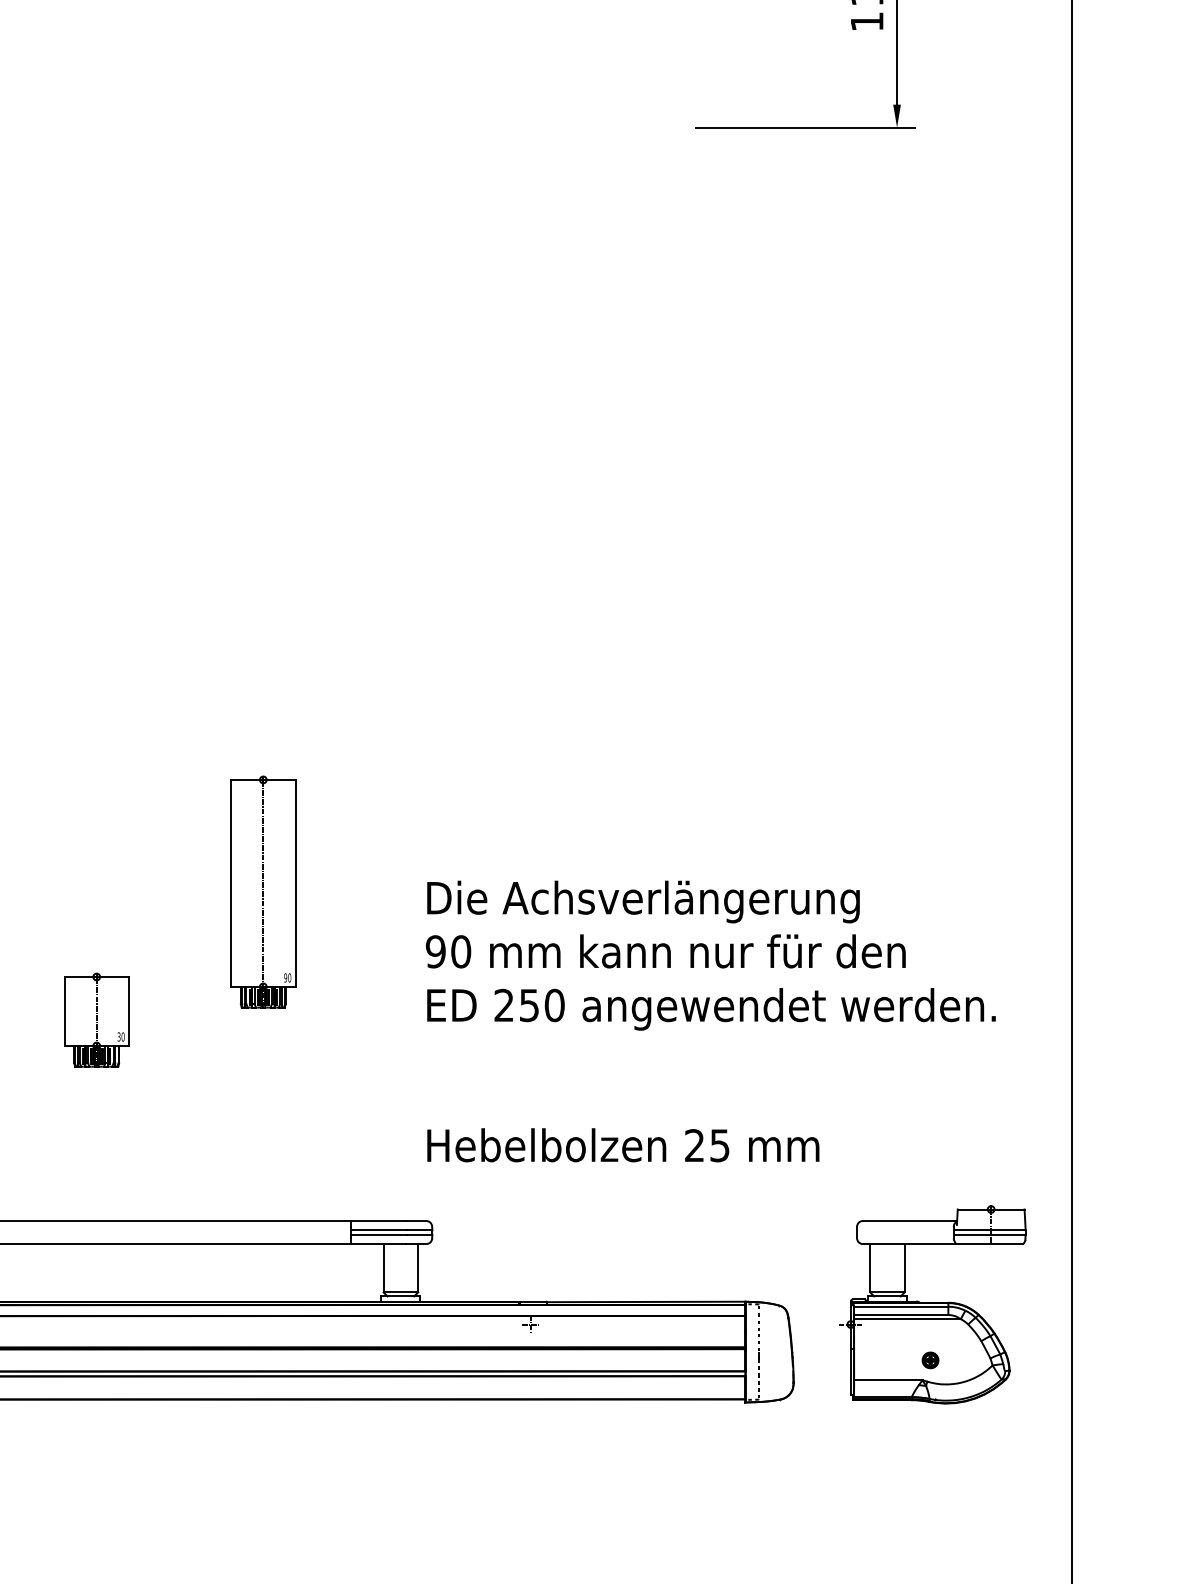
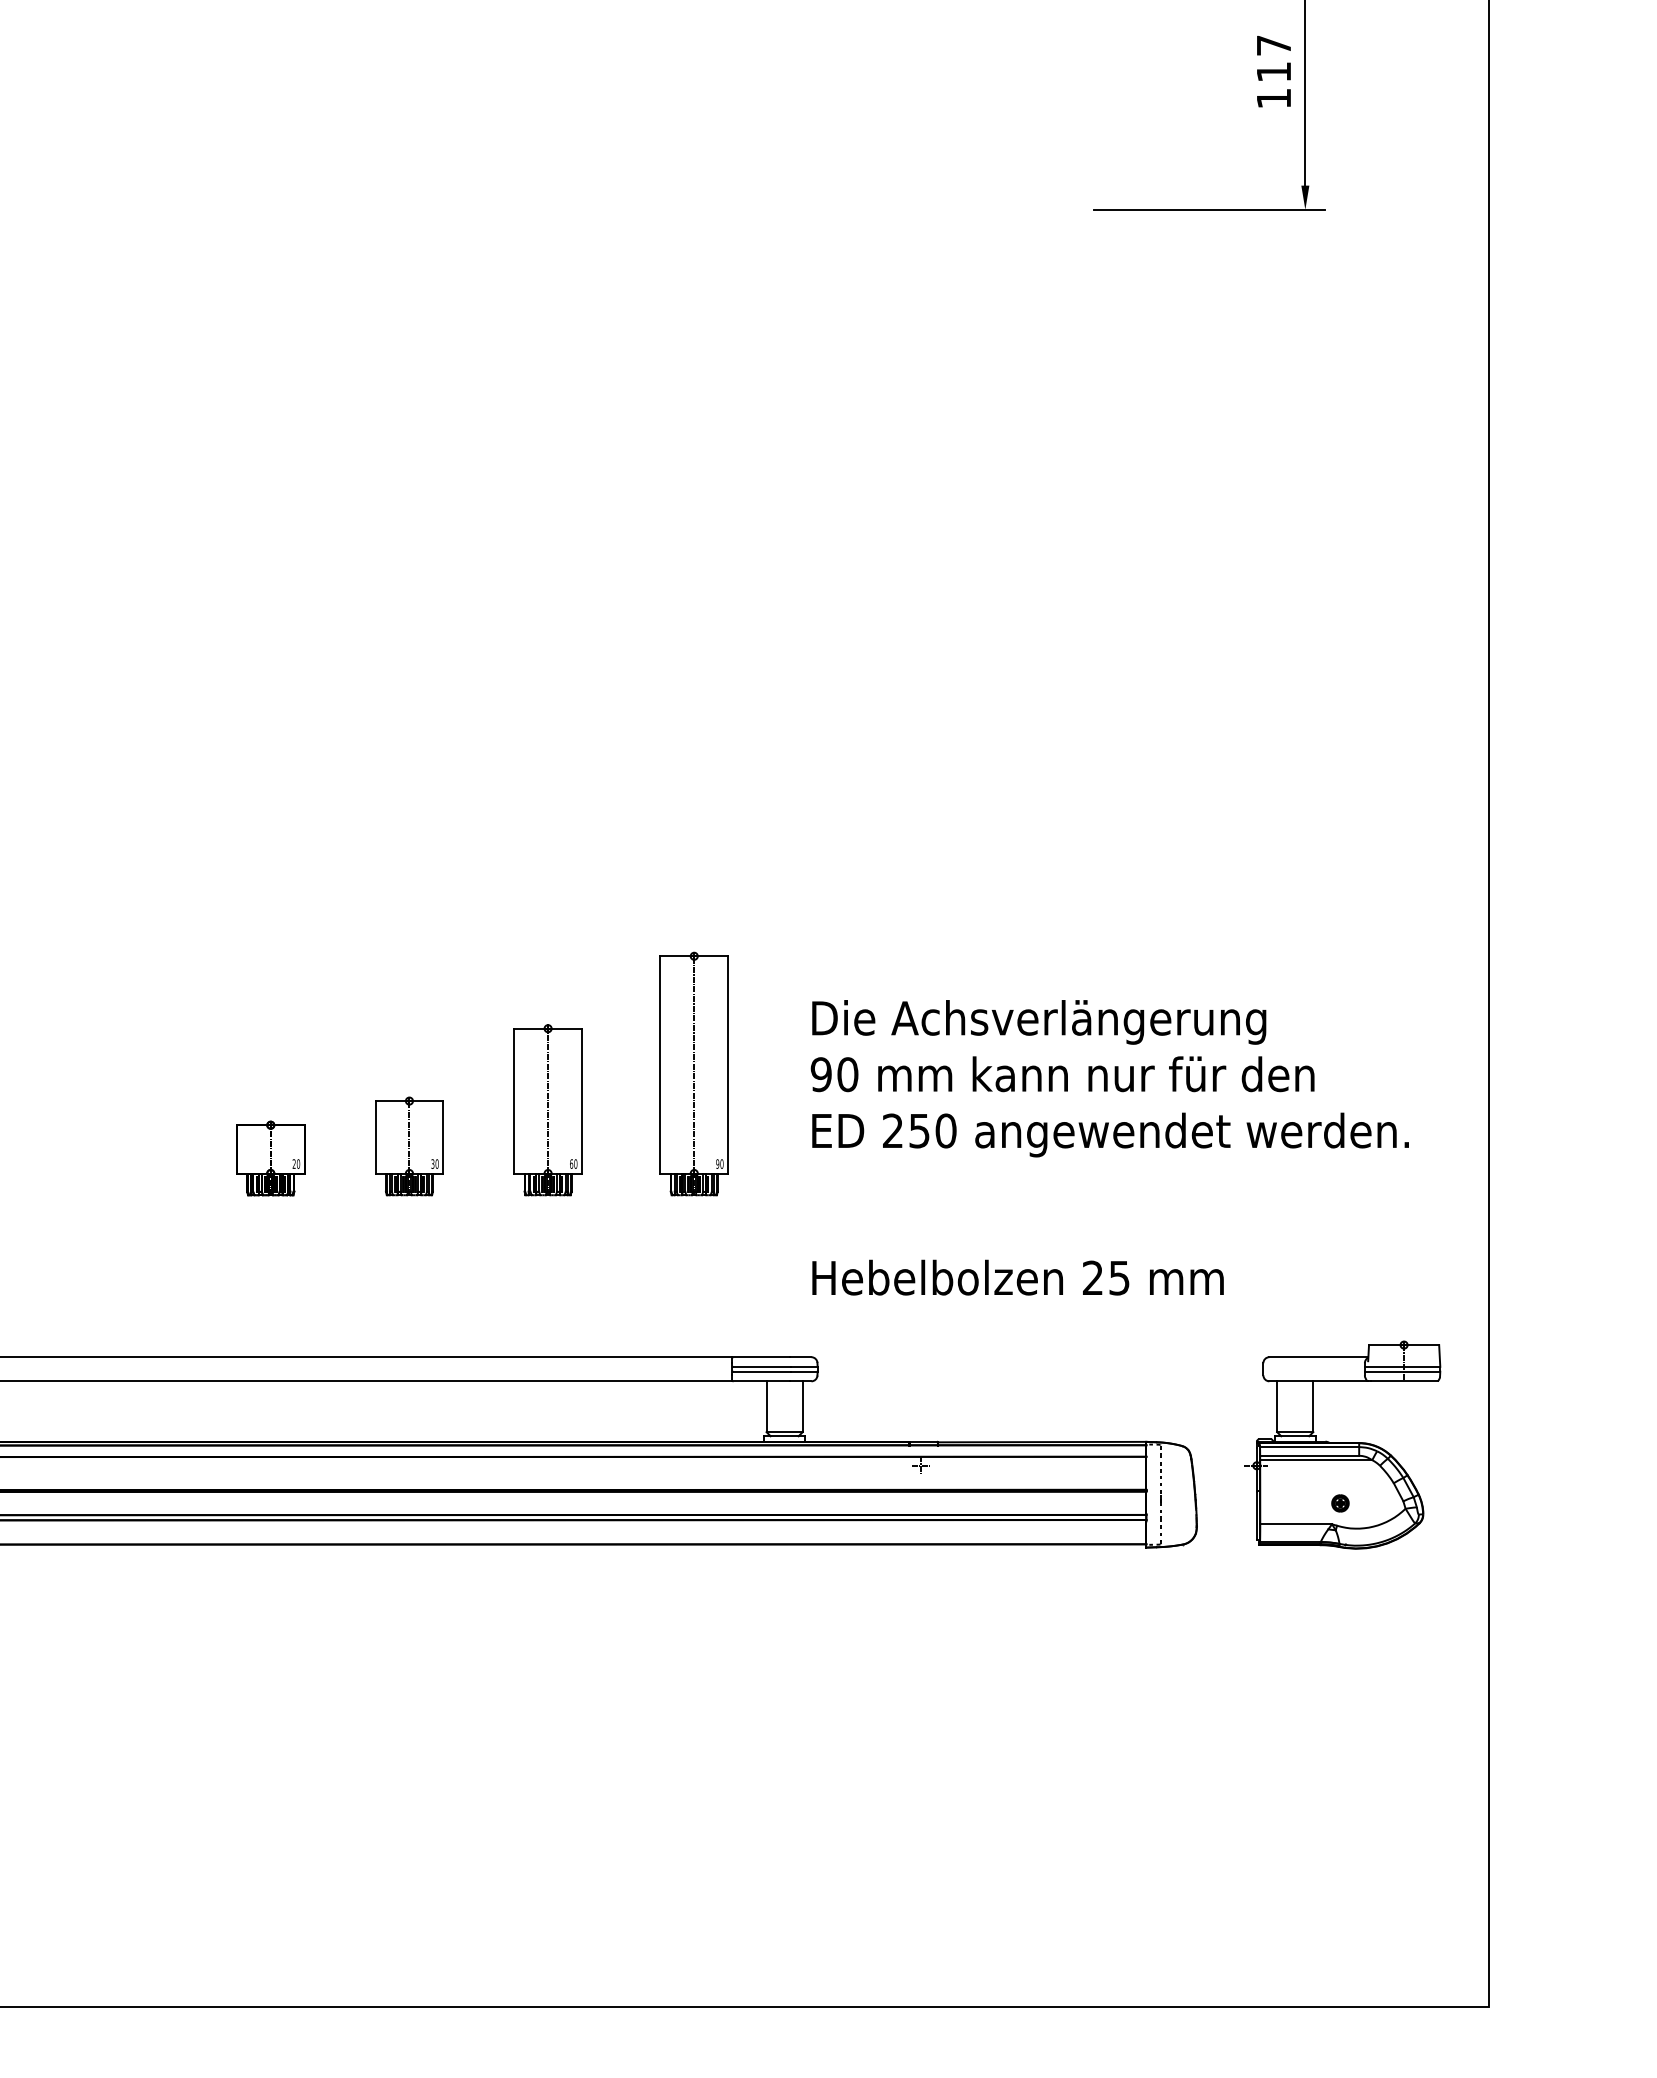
part: (262, 891) -> (693, 1073), moved
part: (174, 985) -> (547, 1110), added
part: (96, 1020) -> (409, 1146), moved

